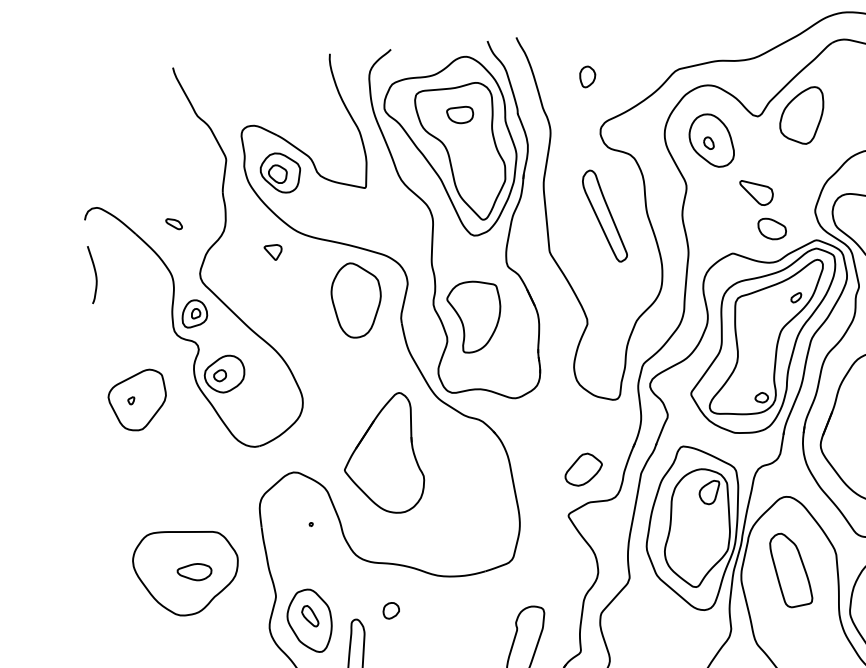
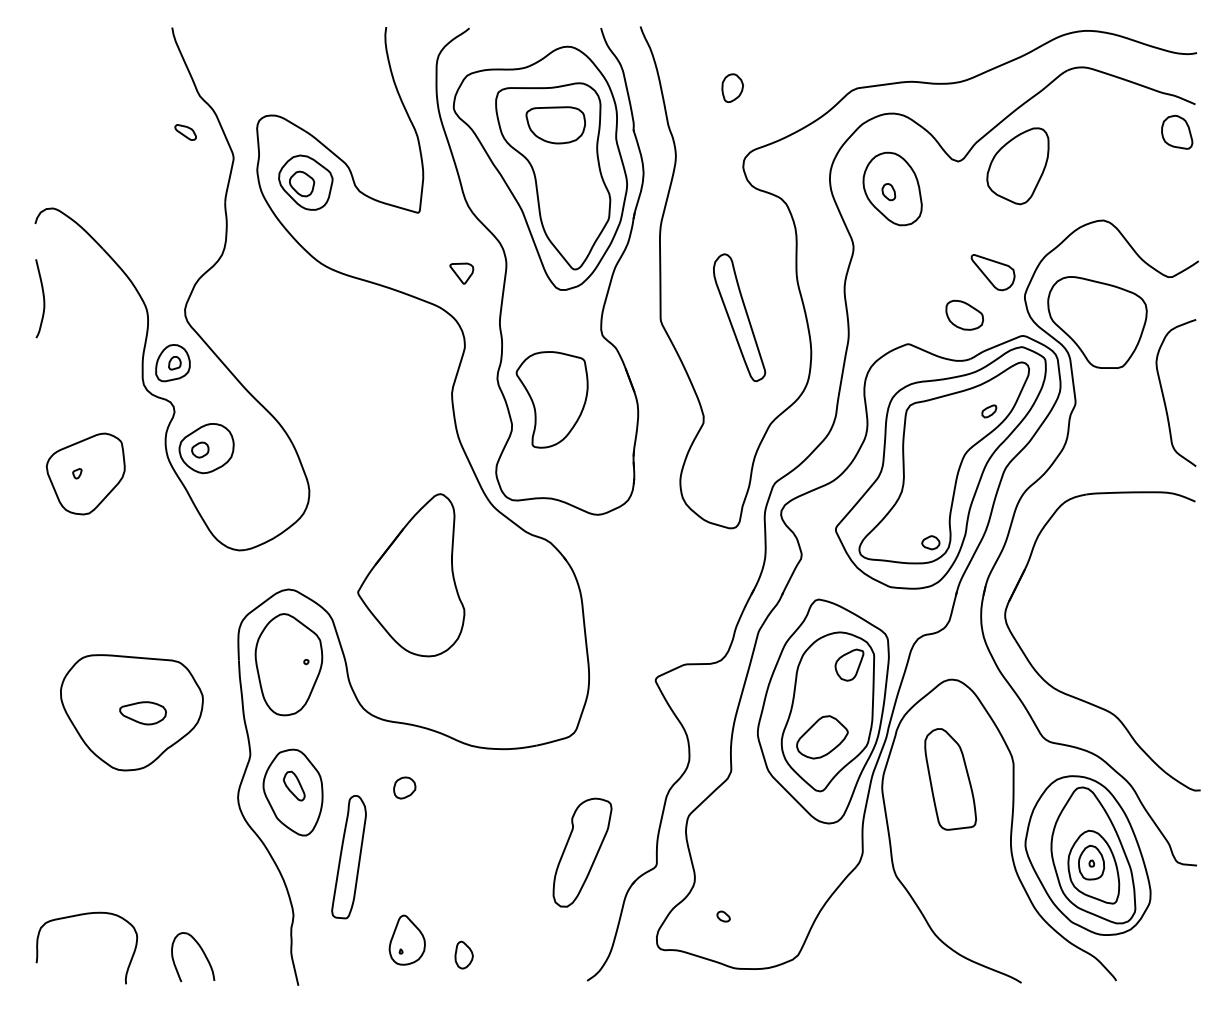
part: (460, 115) -> (555, 125), size x1.67
part: (756, 192) -> (992, 272), moved
part: (604, 216) -> (739, 317), moved
part: (174, 224) -> (185, 132), moved
part: (273, 252) -> (461, 273), moved
part: (356, 300) -> (288, 664), moved
part: (583, 469) -> (822, 737), moved

